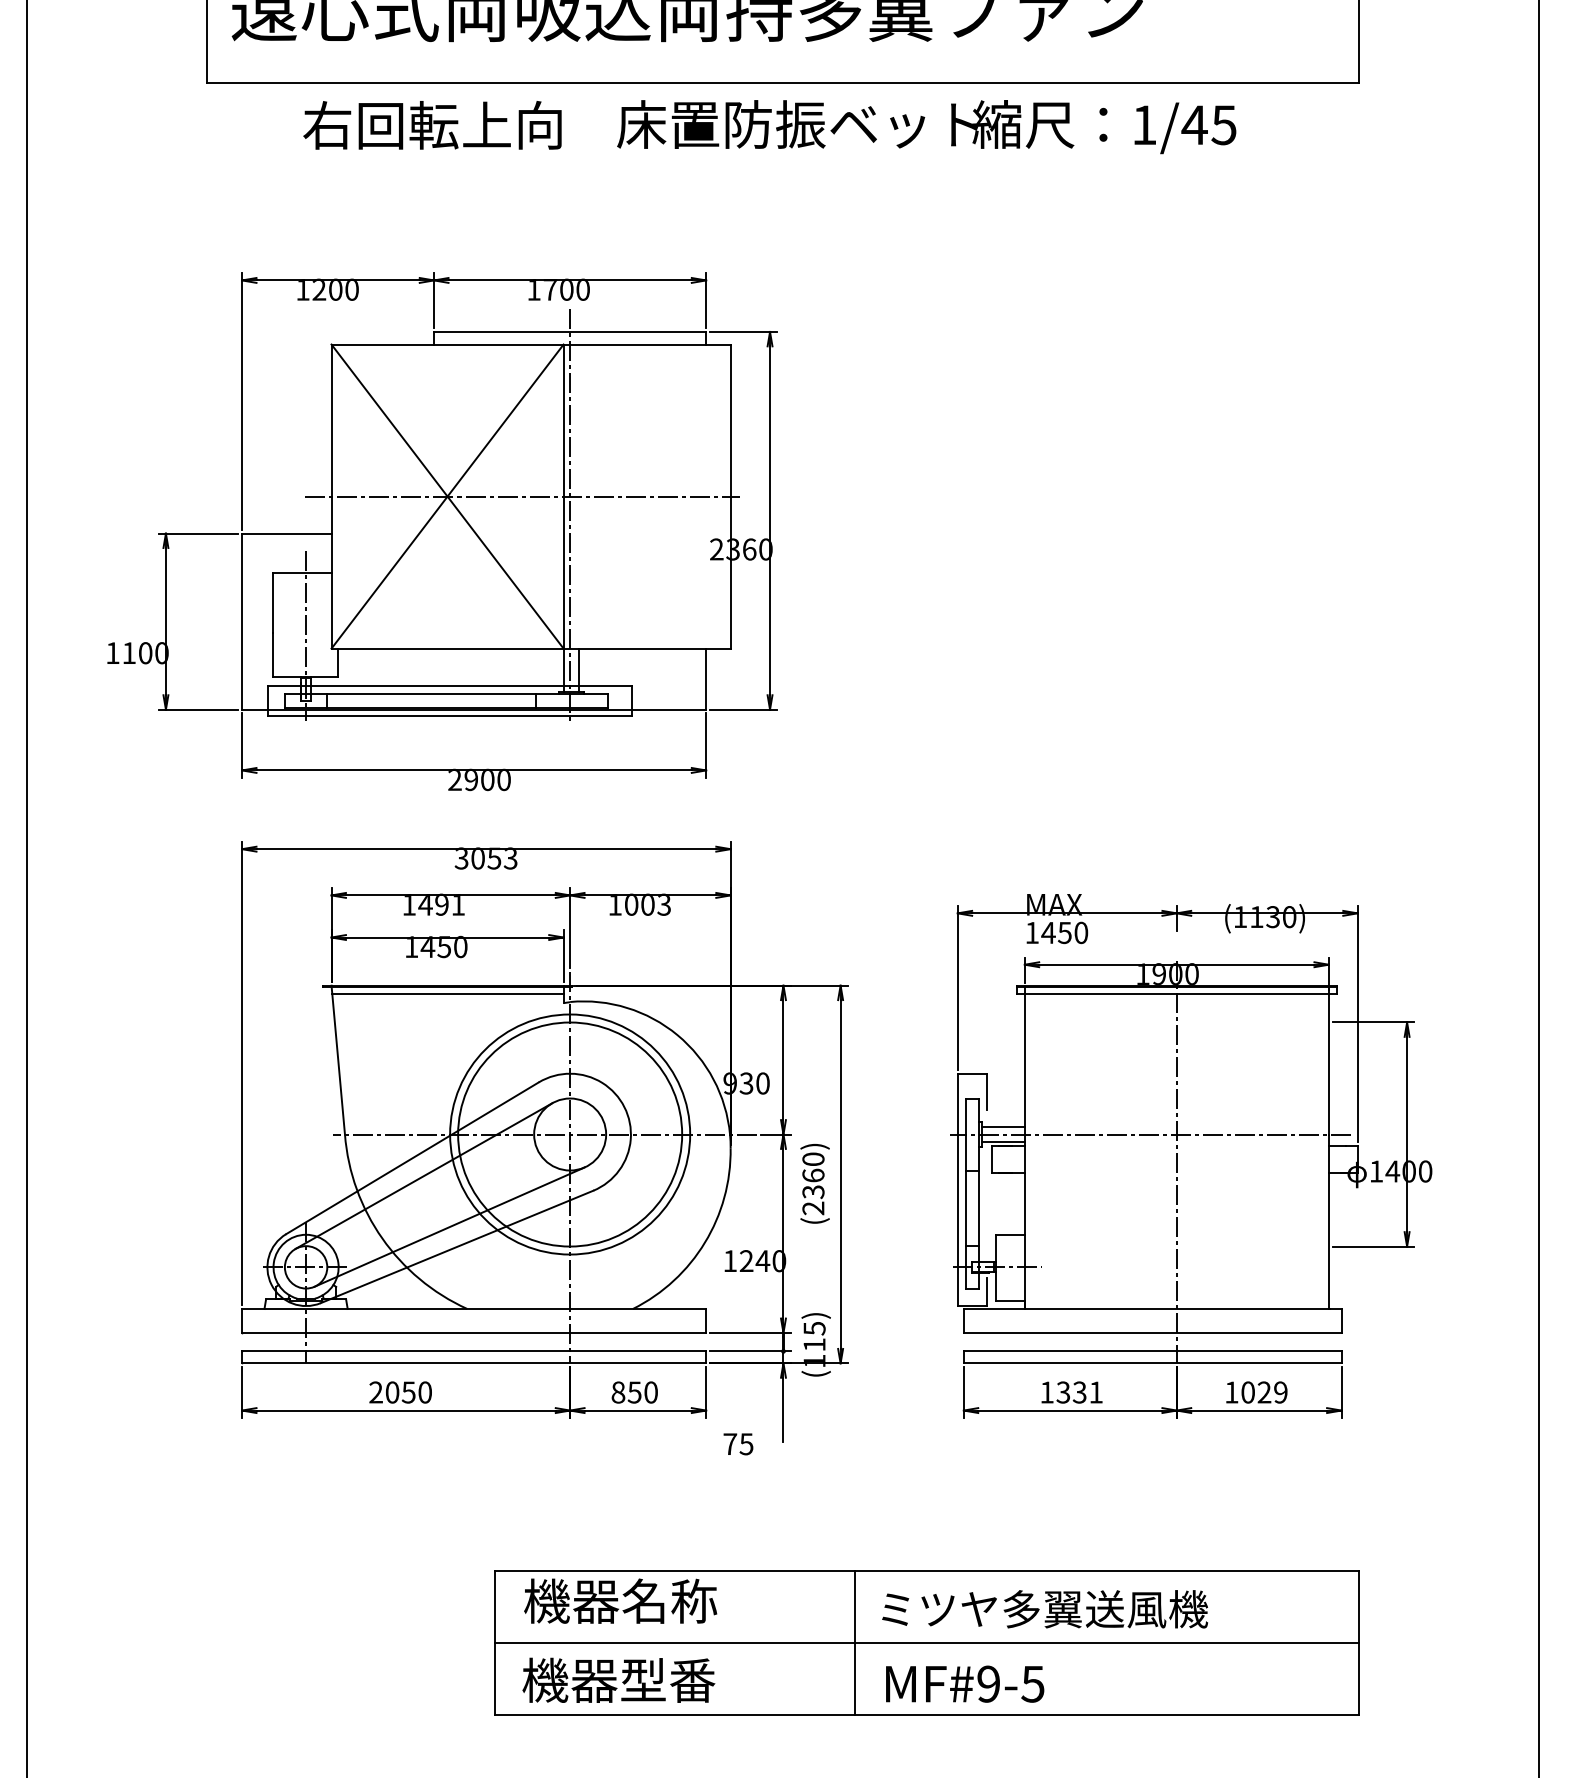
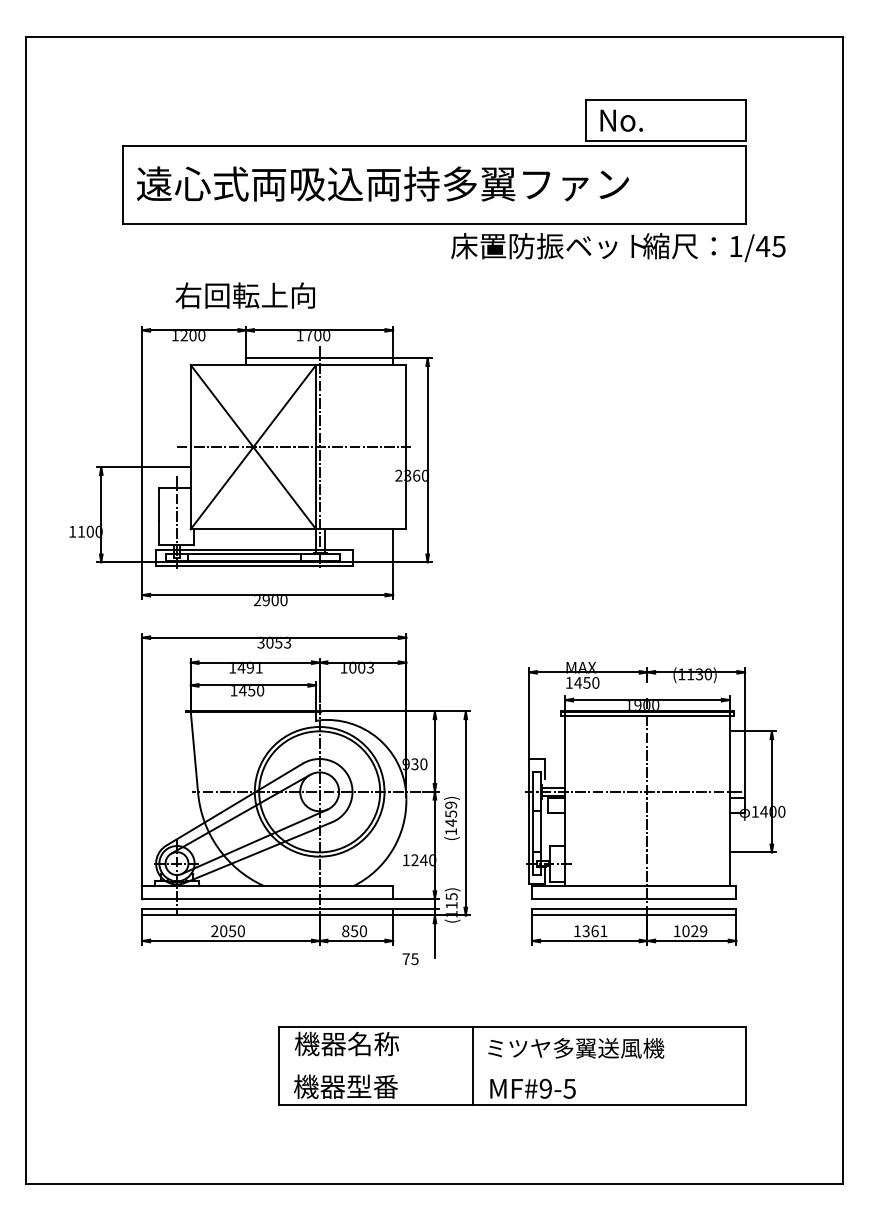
text: (431, 125) -> (244, 295), moved
text: (927, 126) -> (618, 247), moved
line: (447, 993) -> (253, 715), removed
text: (814, 1183) -> (451, 818), (2360) -> (1459)
text: (1078, 1393) -> (594, 931), 1331 -> 1361
line: (925, 1642) -> (511, 1066), removed

